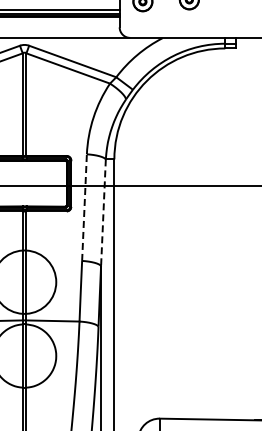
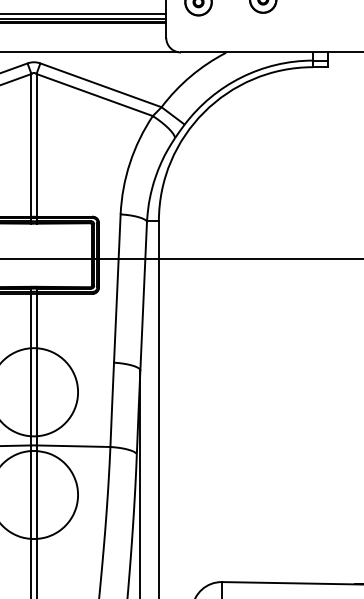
line: (84, 207) -> (117, 288), dashed -> solid
line: (103, 213) -> (143, 296), dashed -> solid

